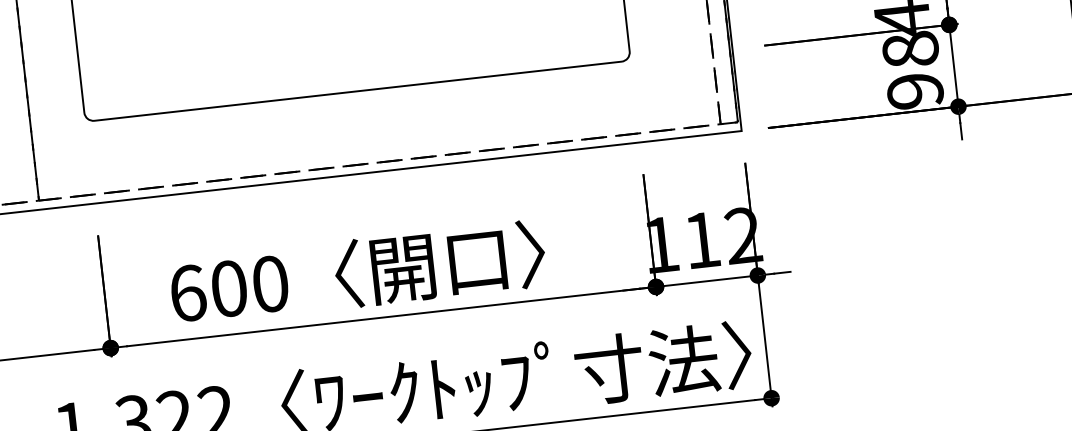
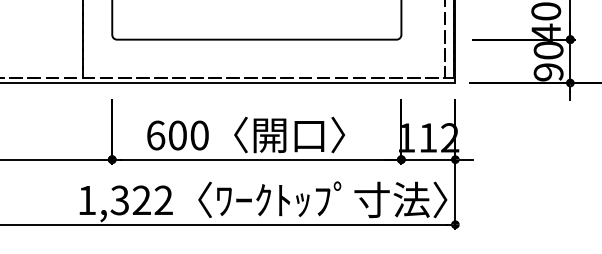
text: (910, 49) -> (548, 50), 98 -> 90

